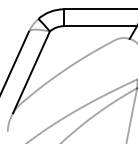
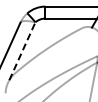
line: (31, 72) -> (22, 51), solid -> dashed

